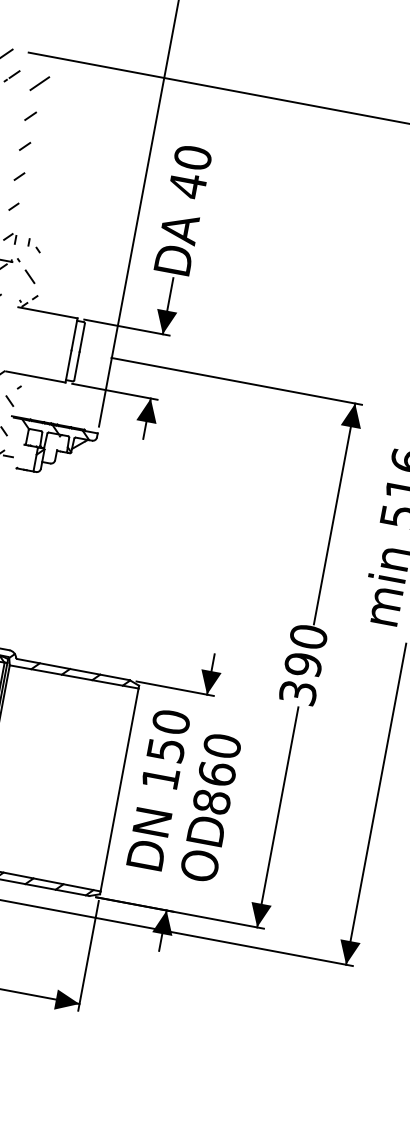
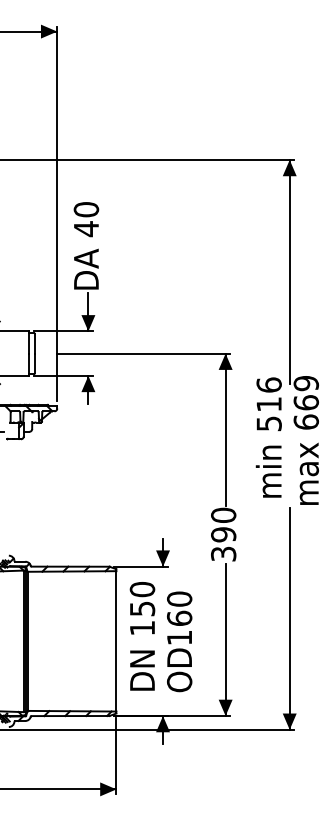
text: (211, 801) -> (179, 637), 860 -> 160

